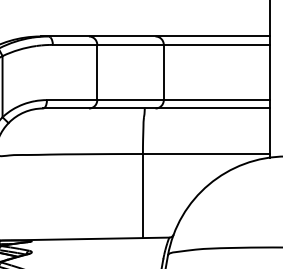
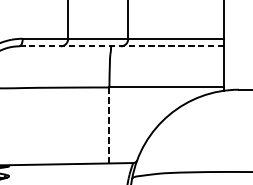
line: (156, 108) -> (121, 46), solid -> dashed
line: (142, 195) -> (109, 124), solid -> dashed

